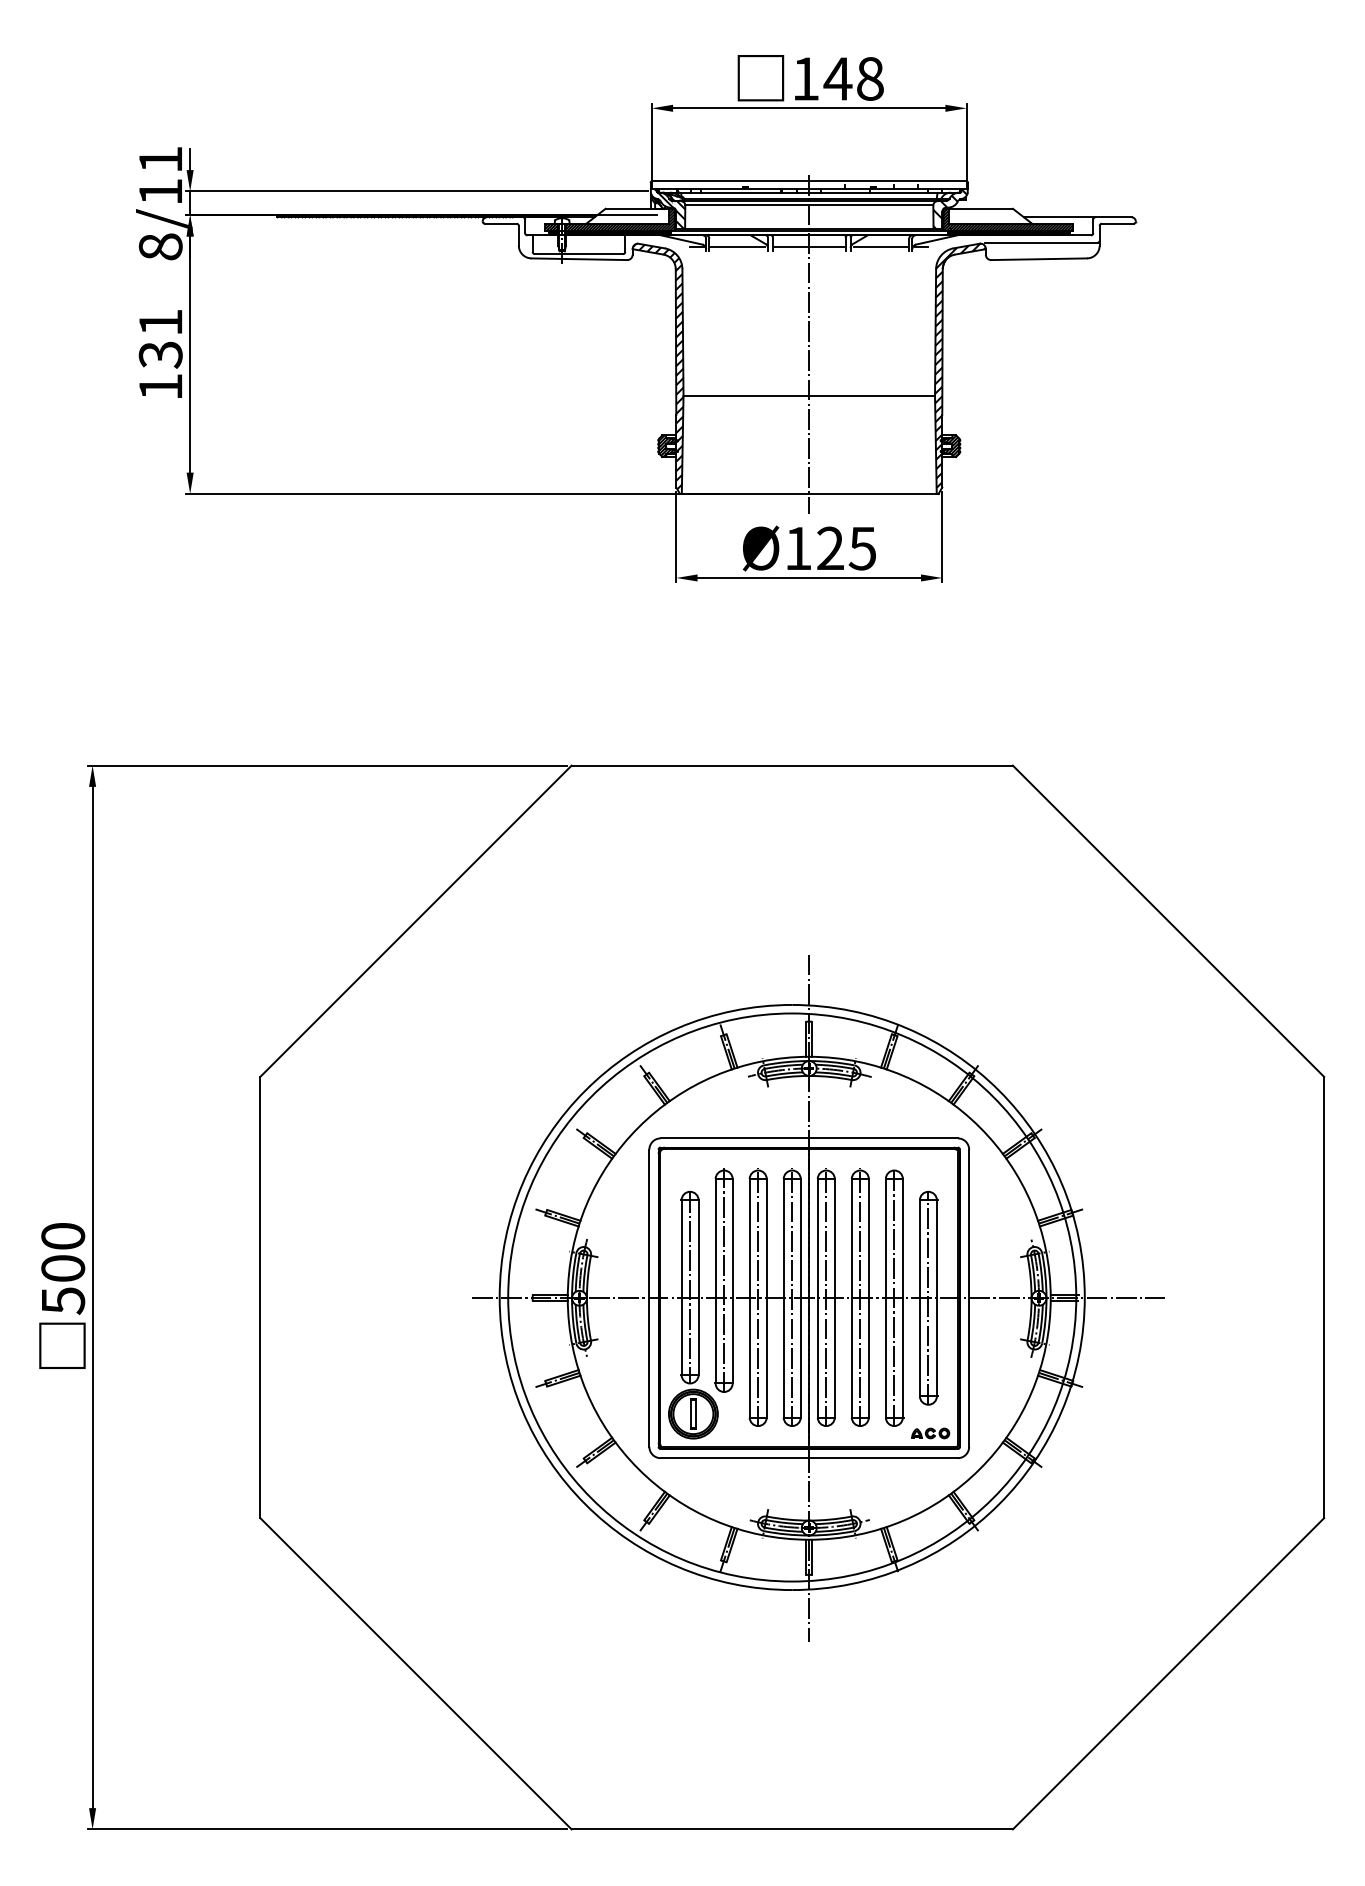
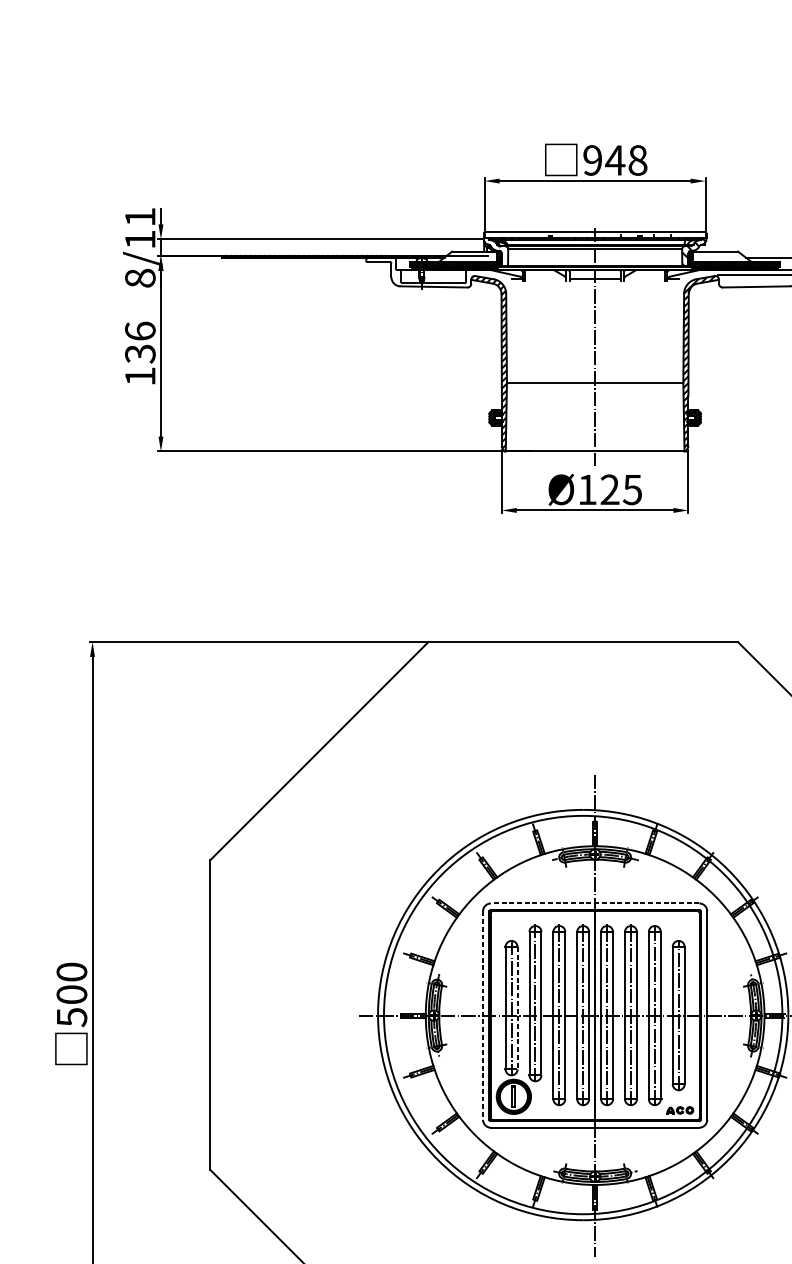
text: (805, 78) -> (592, 160), 148 -> 948
hatch: (667, 208) -> (495, 251), removed
line: (737, 247) -> (544, 278), removed
line: (880, 247) -> (645, 278), removed
text: (160, 322) -> (140, 331), 131 -> 136
line: (809, 1138) -> (595, 903), solid -> dashed
line: (698, 1288) -> (517, 1008), solid -> dashed
line: (649, 1298) -> (483, 1015), solid -> dashed

